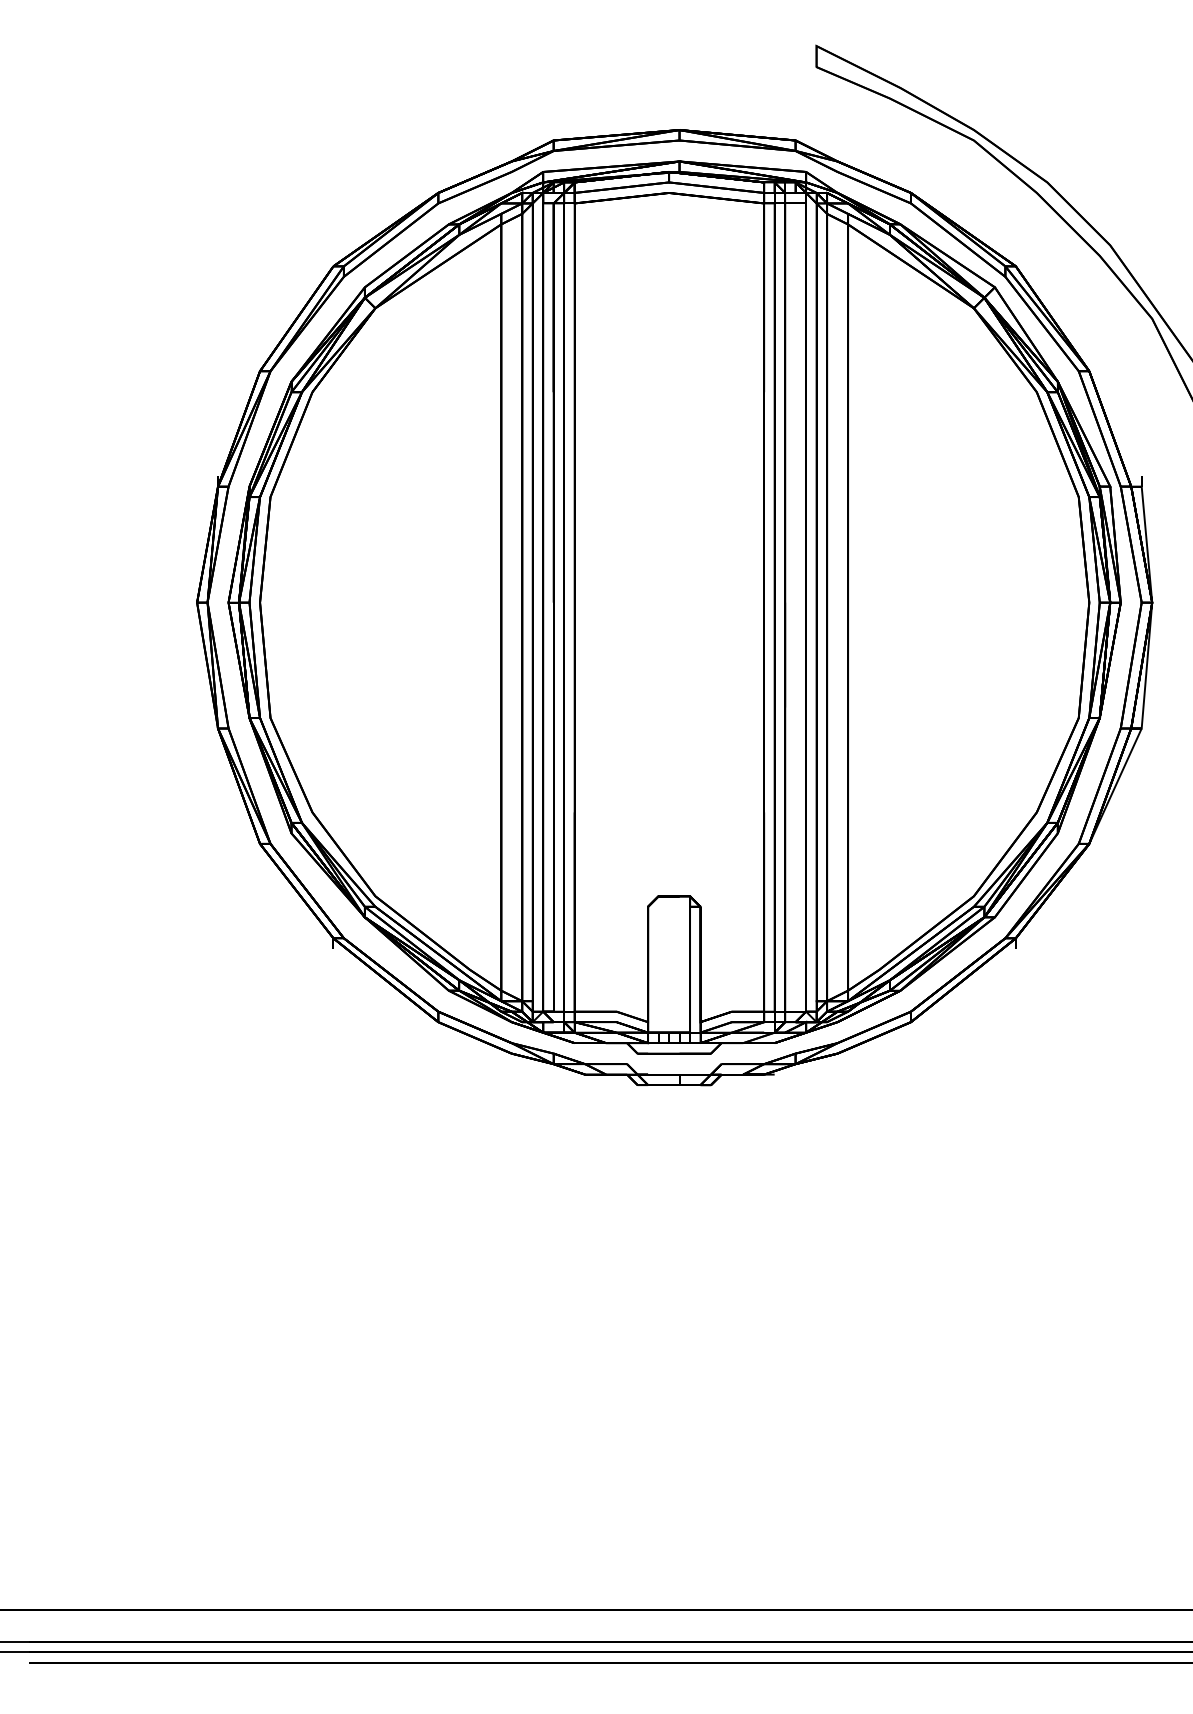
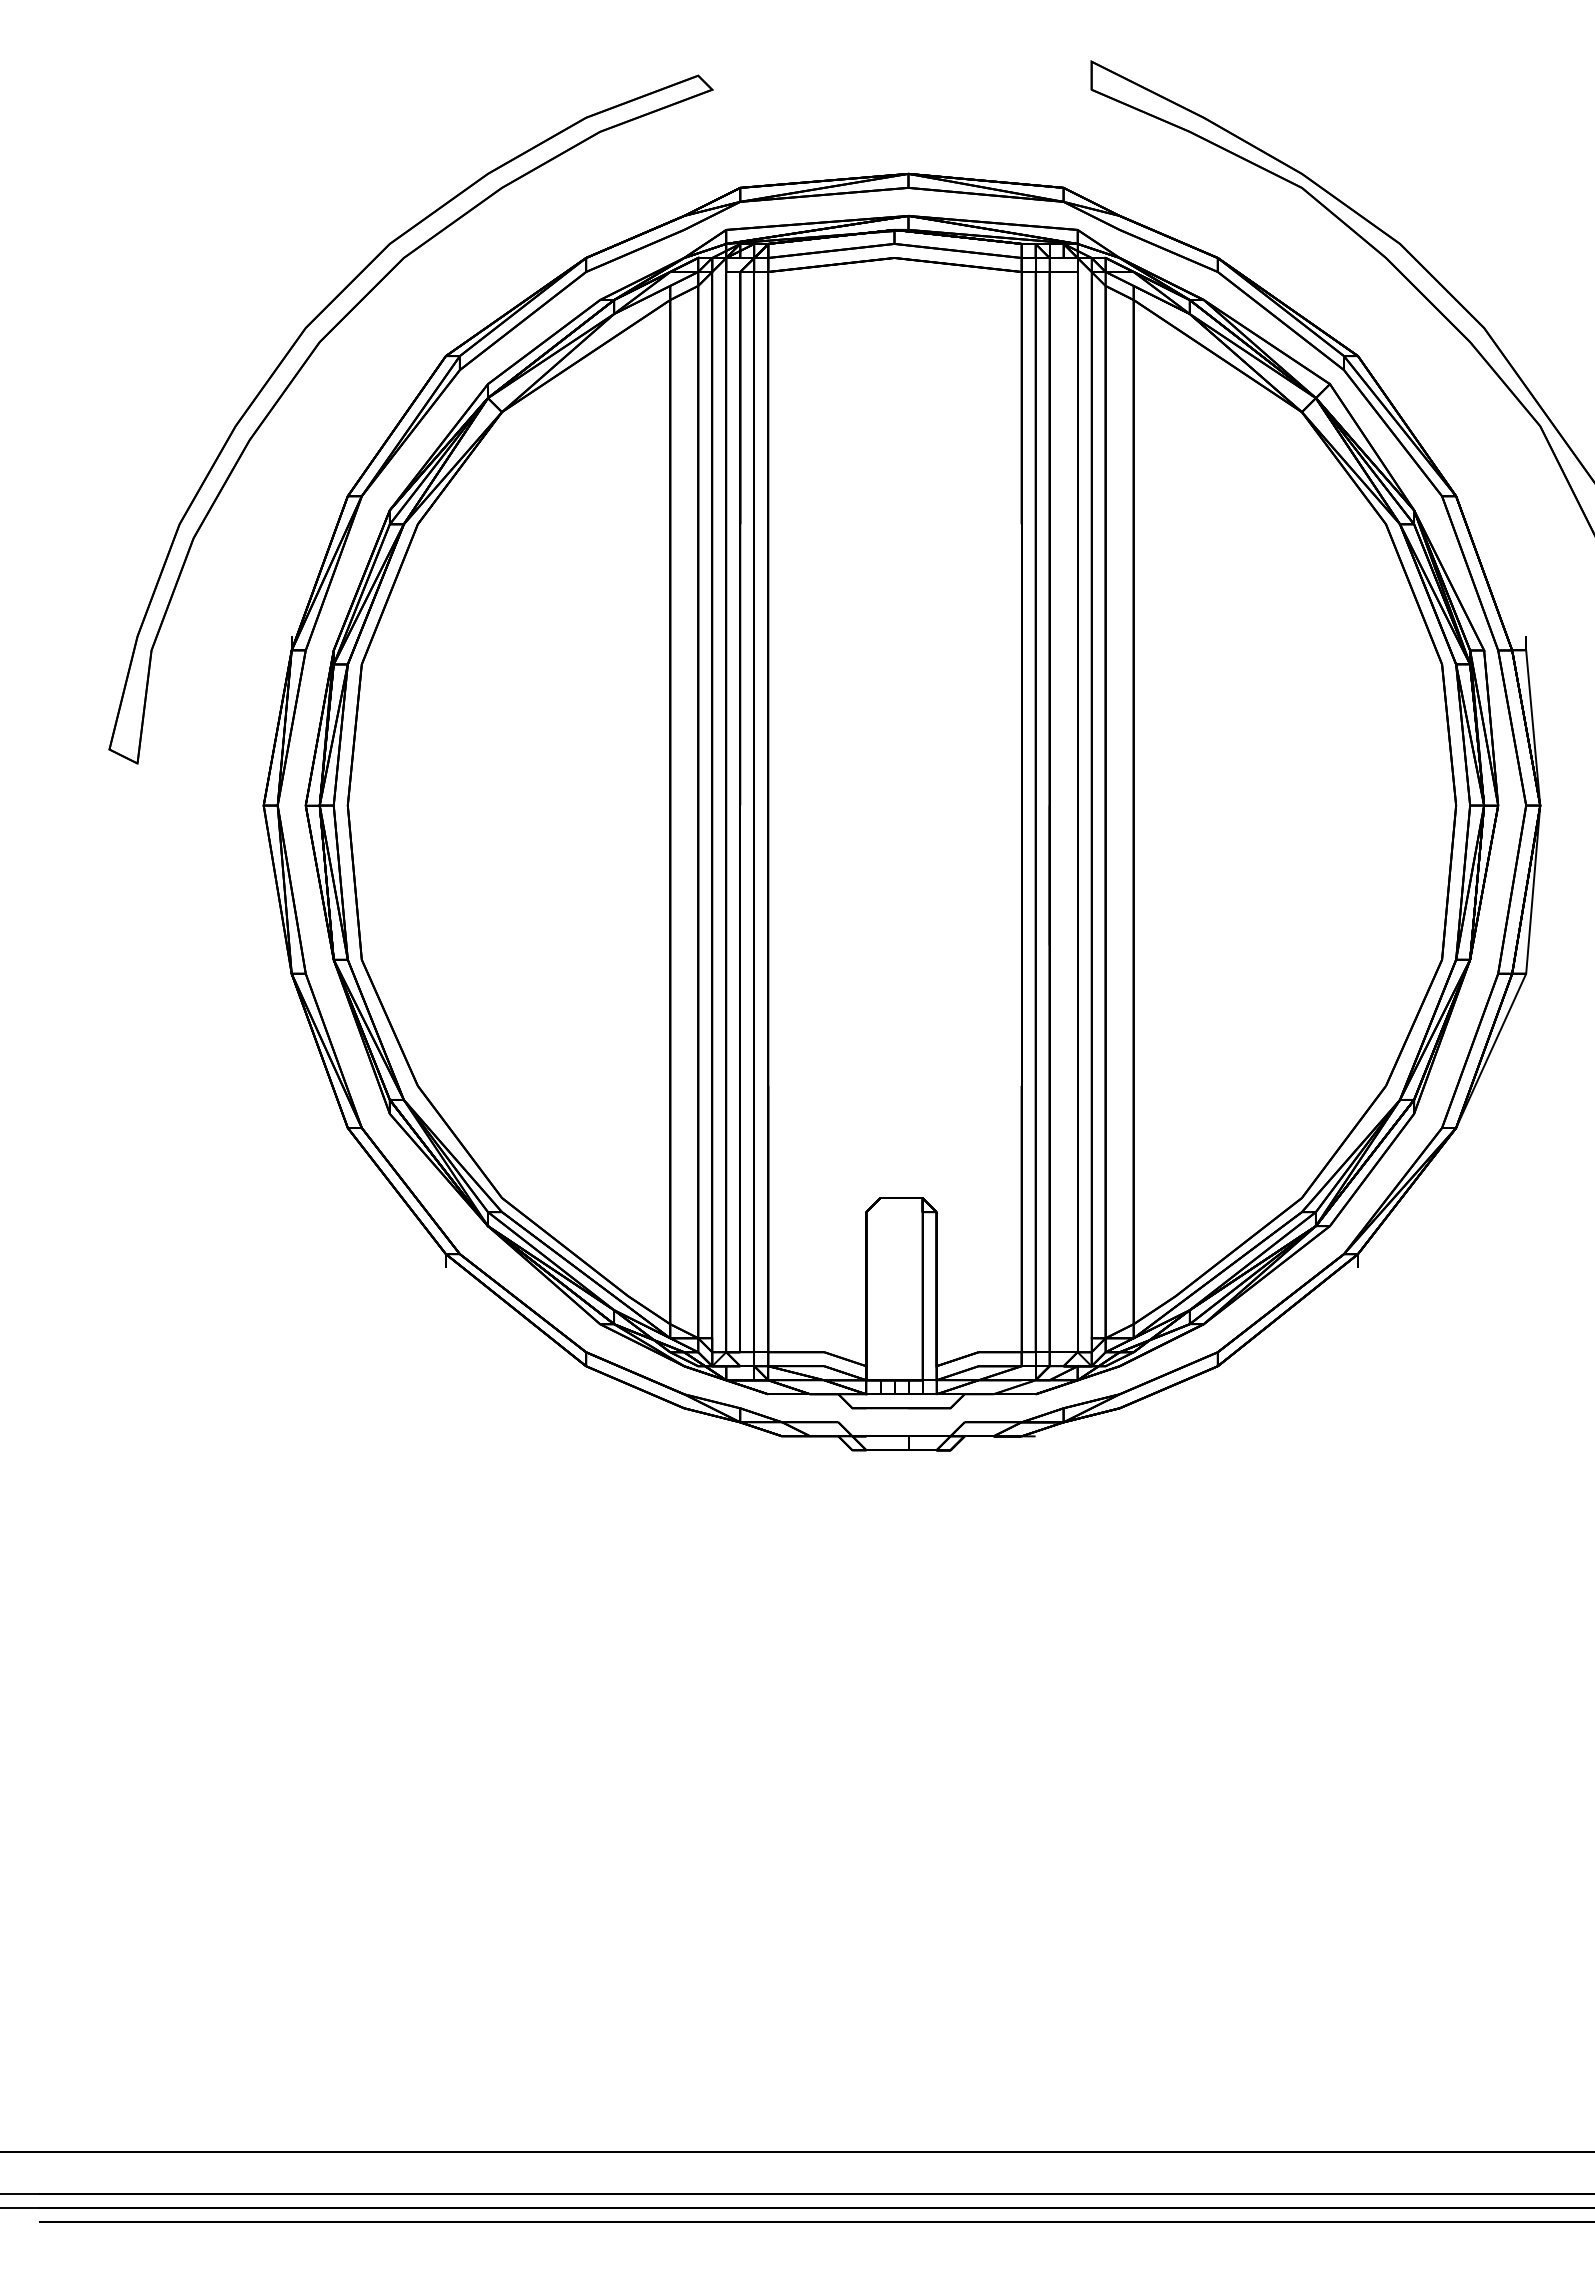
part: (235, 262) -> (315, 350), added

